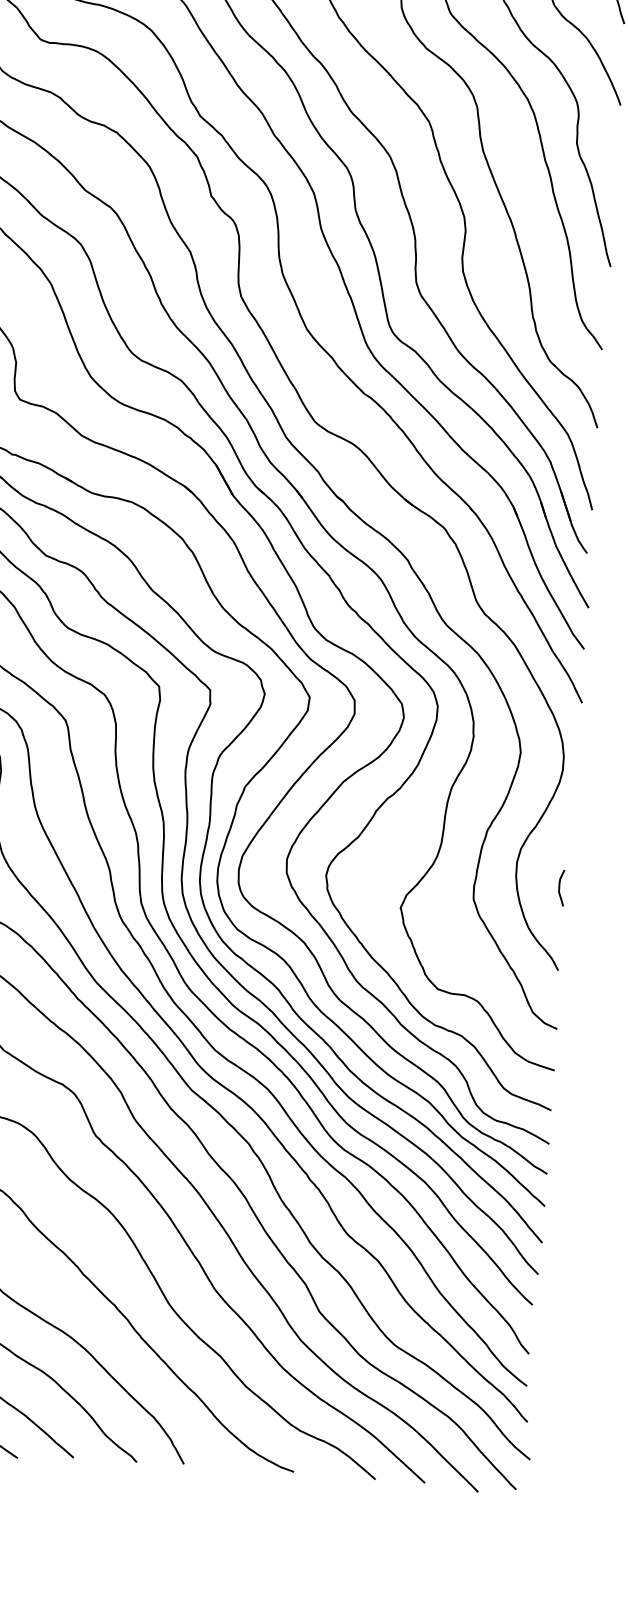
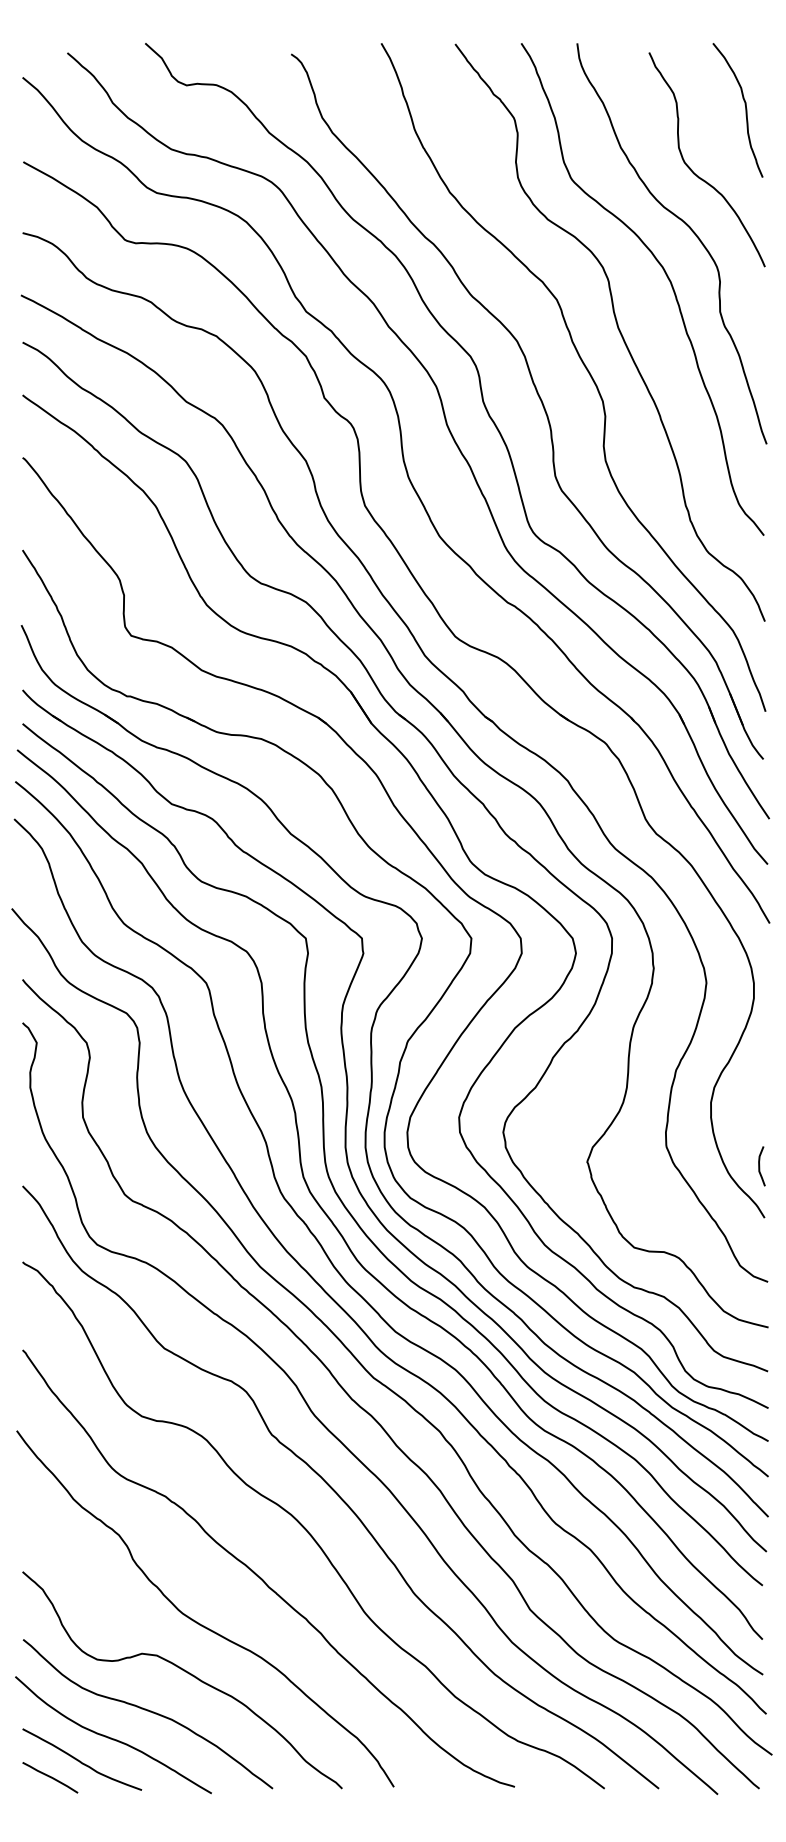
curve: (560, 888) -> (760, 1166), moved

